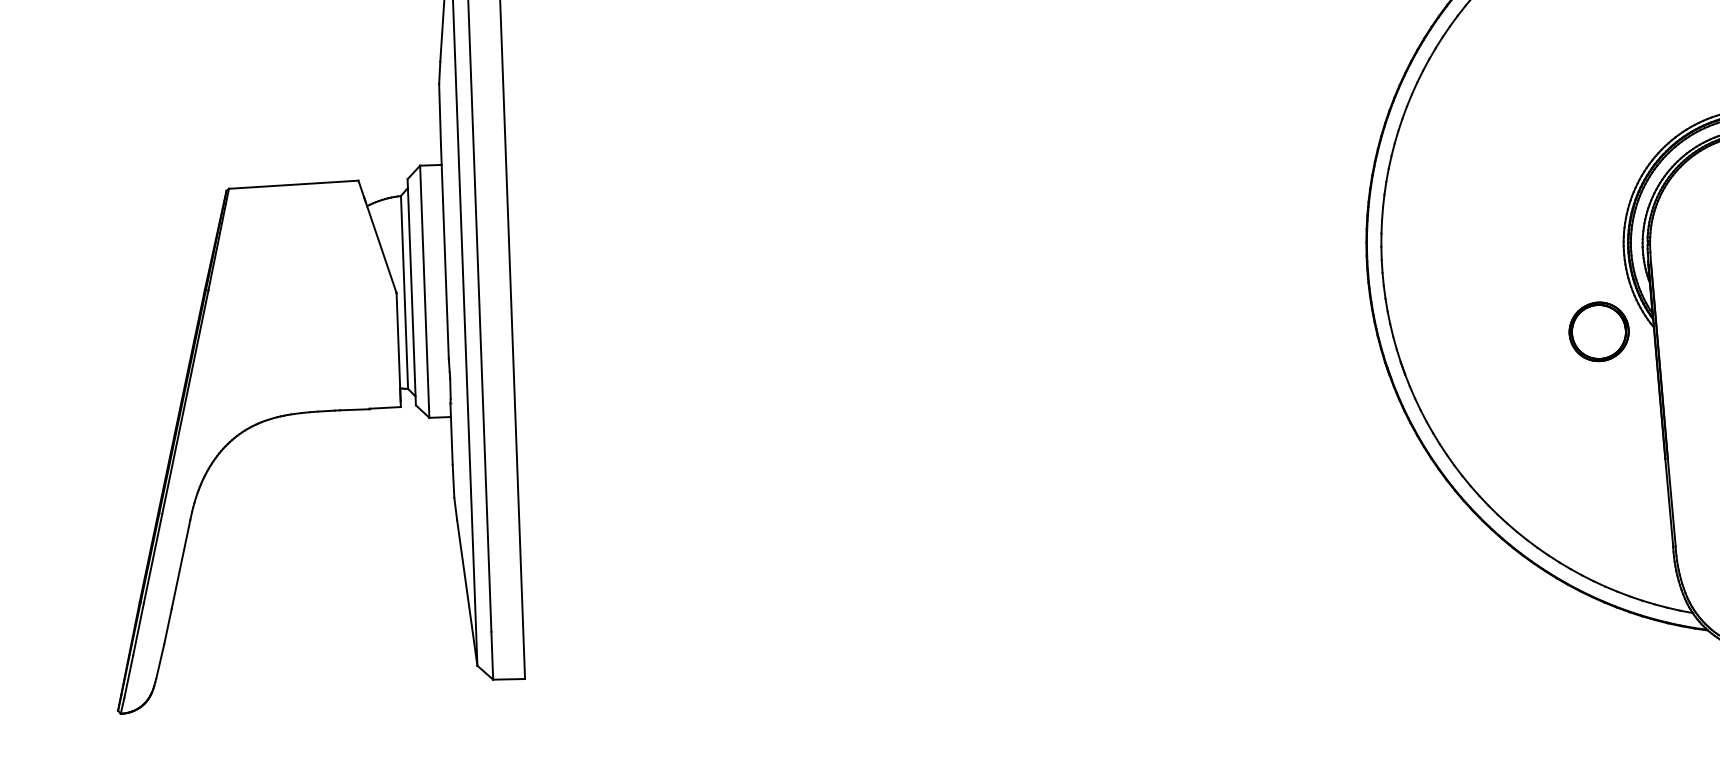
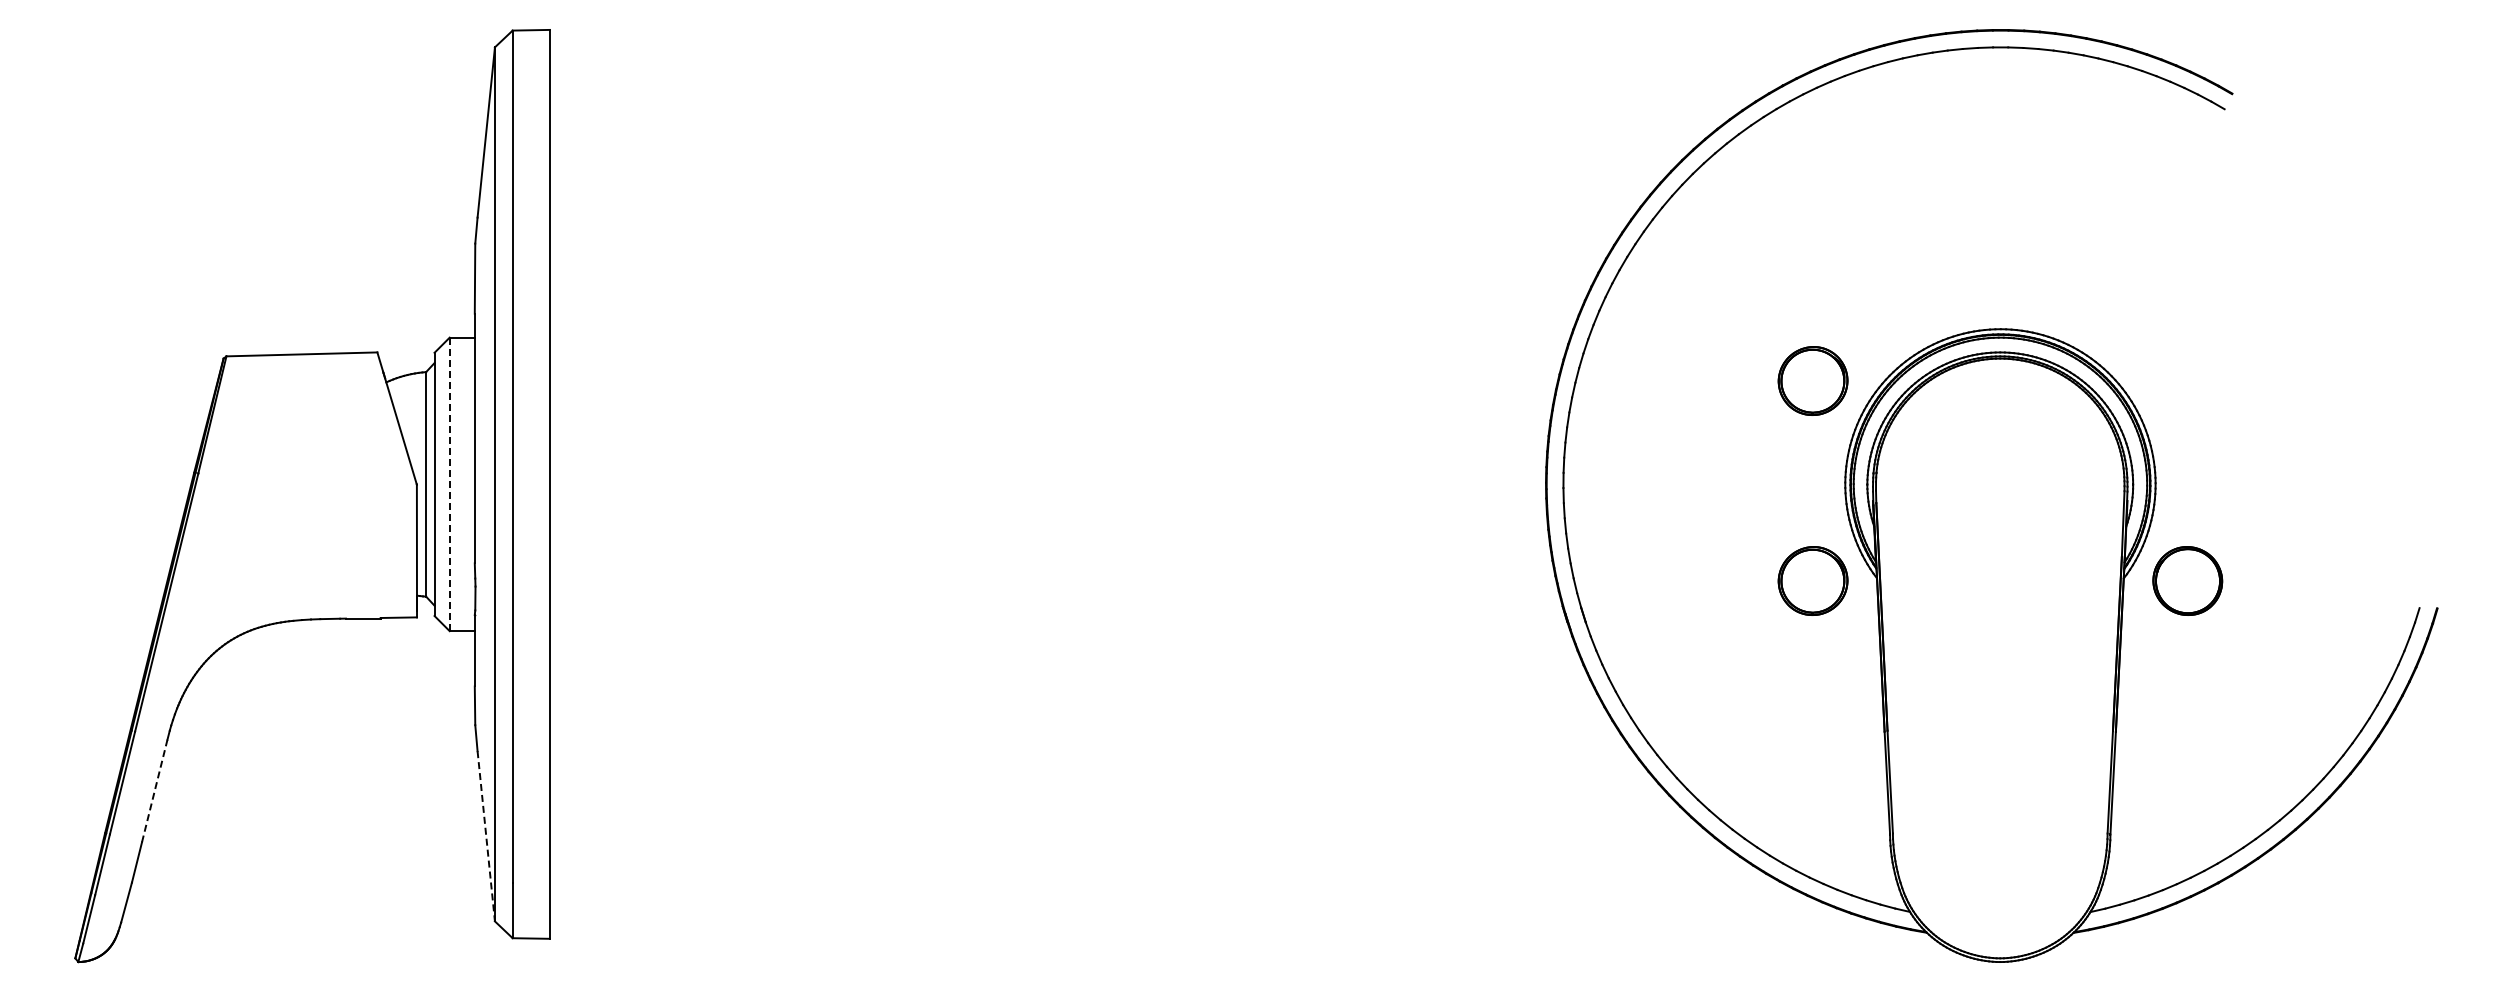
part: (1592, 159) -> (1812, 380), added
line: (424, 291) -> (449, 484), solid -> dashed
line: (180, 564) -> (154, 791), solid -> dashed
line: (467, 593) -> (486, 836), solid -> dashed

